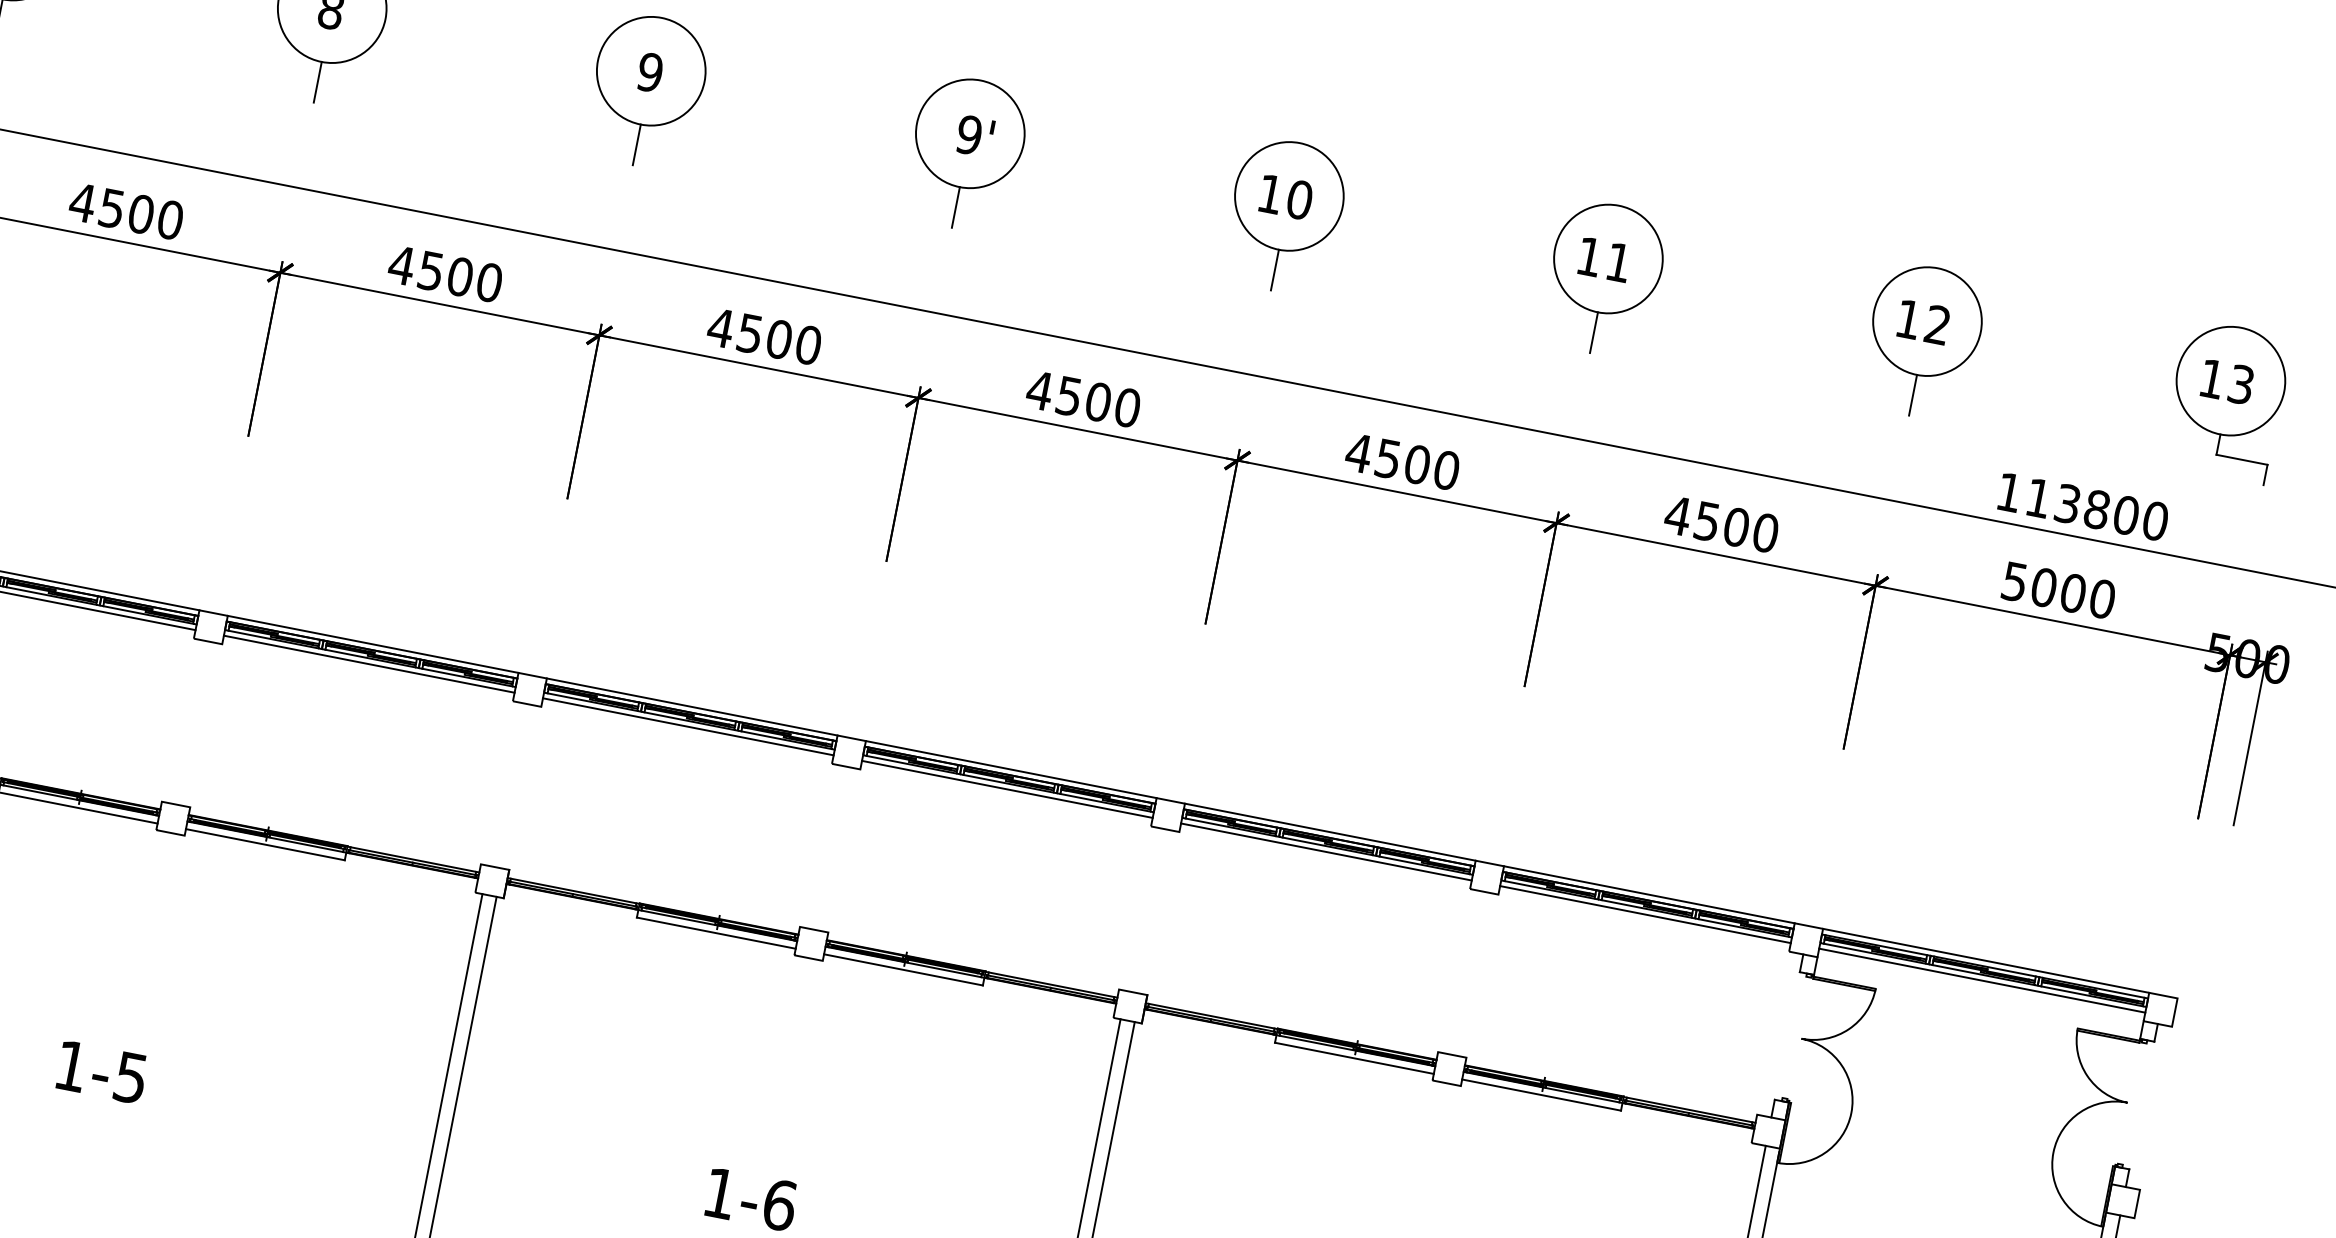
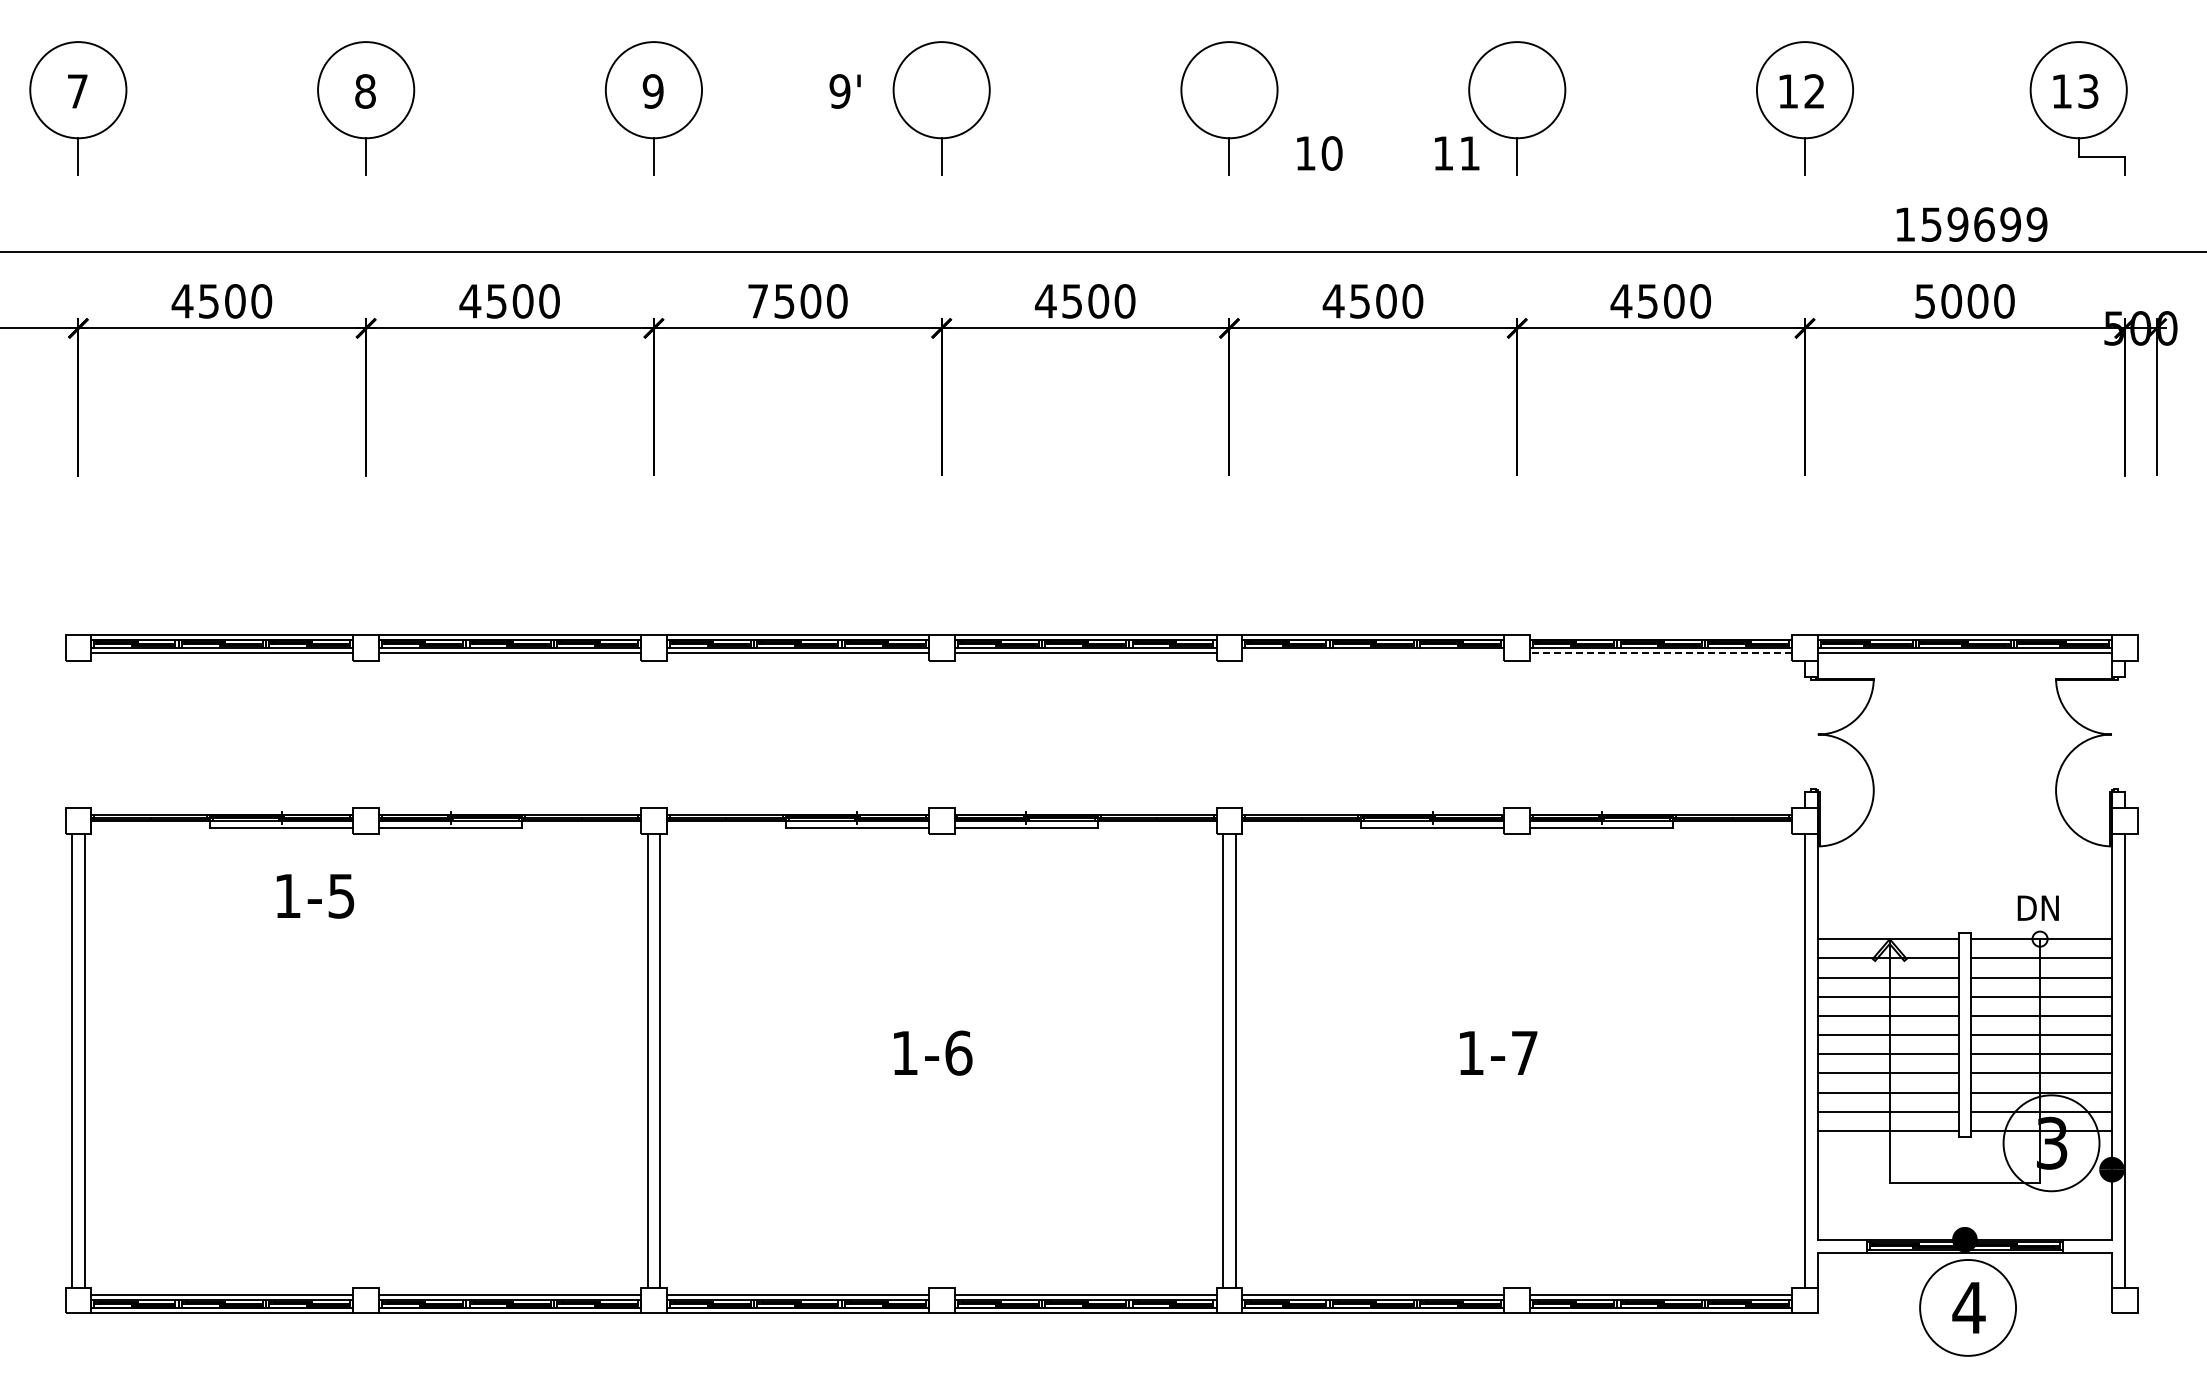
text: (974, 136) -> (844, 91), moved
text: (1285, 197) -> (1319, 153), moved
text: (1605, 259) -> (1457, 153), moved
text: (721, 328) -> (758, 301), 4500 -> 7500
text: (2097, 509) -> (1984, 224), 113800 -> 159699
line: (1326, 852) -> (1373, 653), removed
line: (1649, 894) -> (1661, 635), removed
line: (1644, 914) -> (1660, 653), solid -> dashed
text: (102, 1072) -> (315, 896), moved

